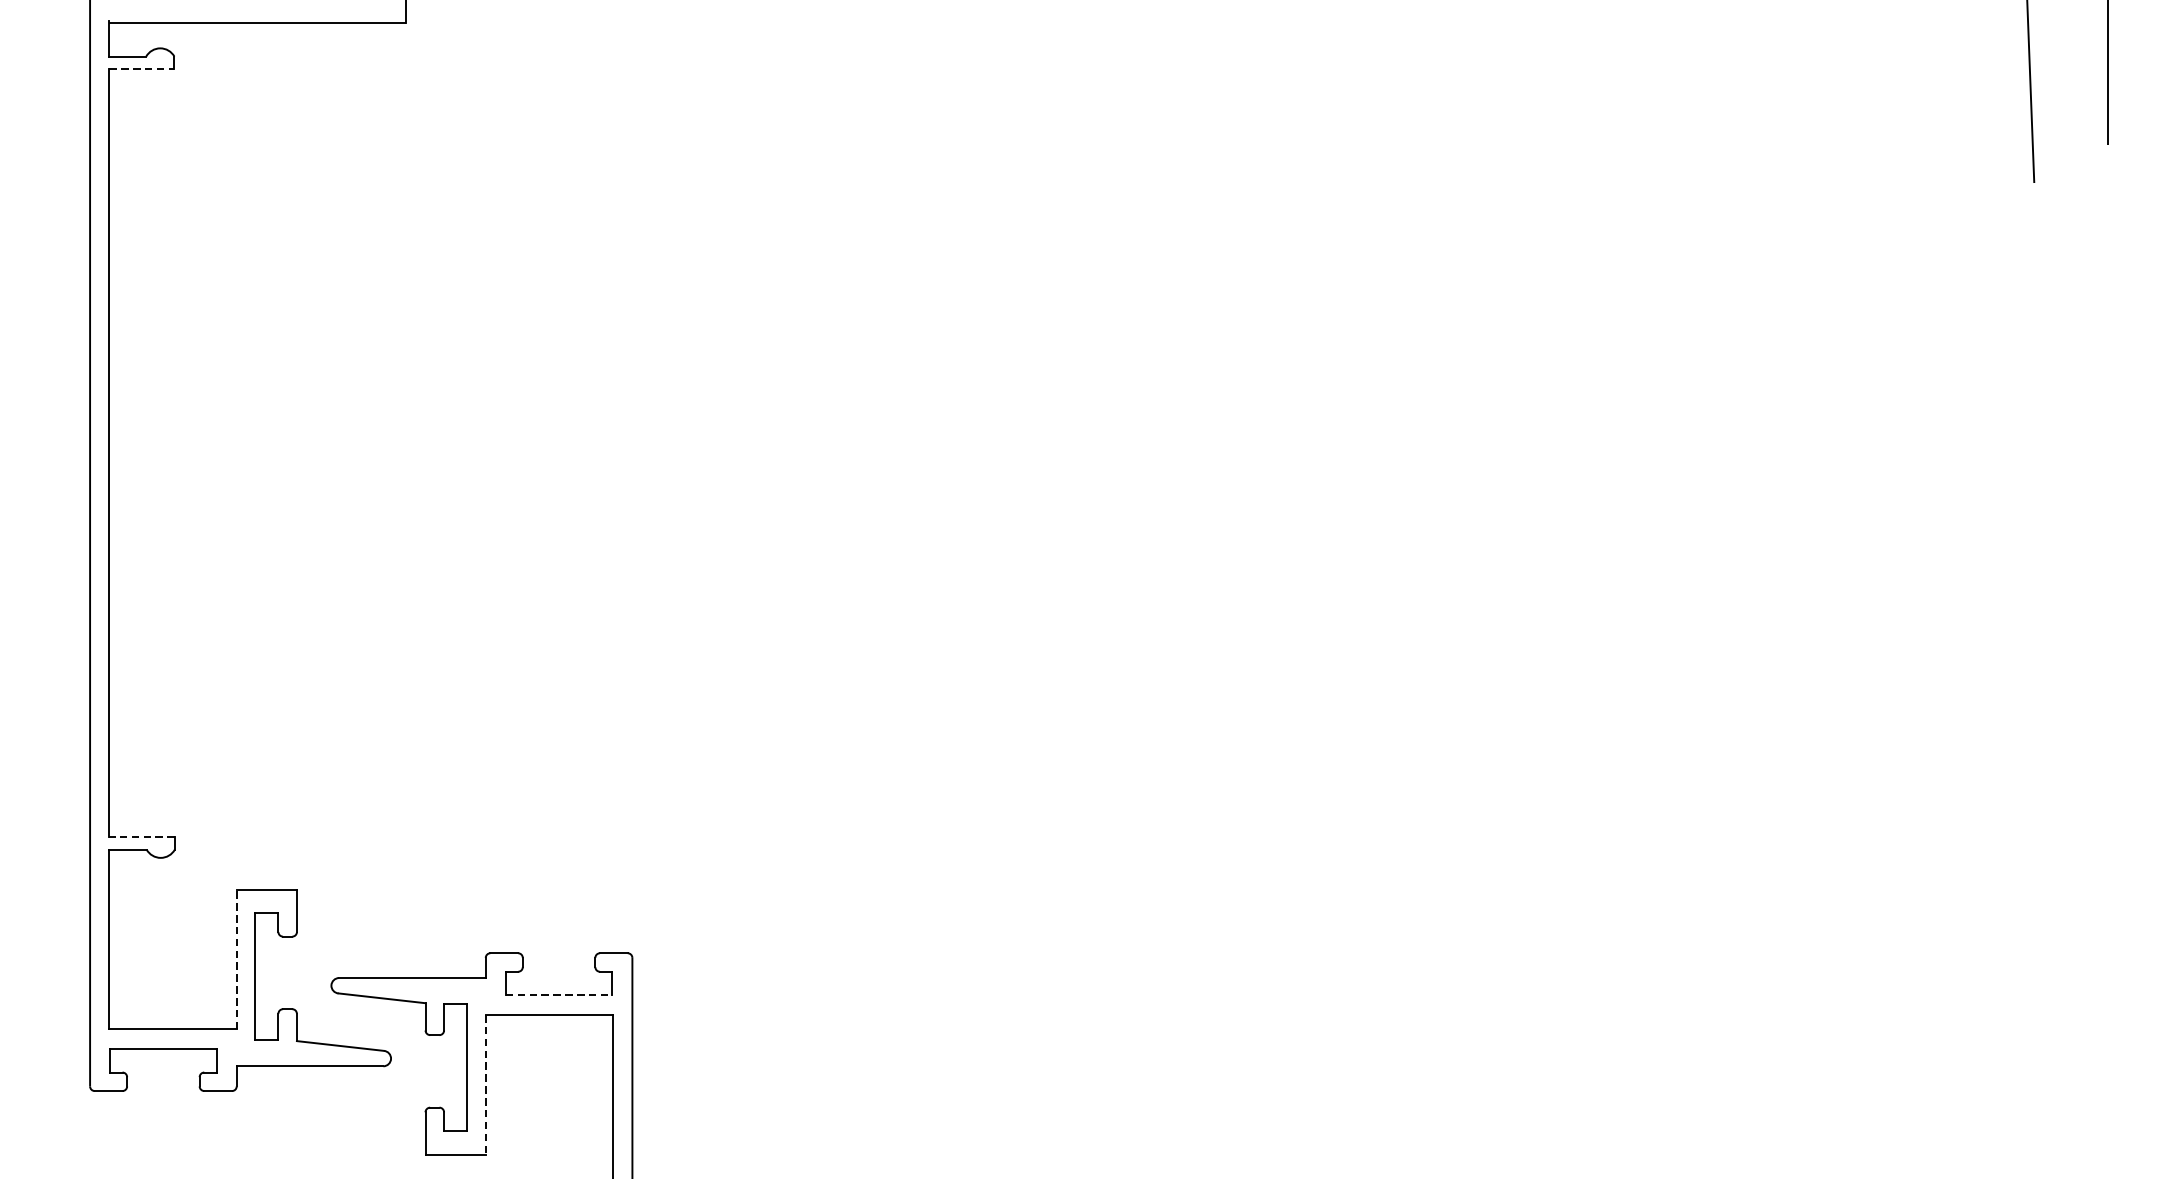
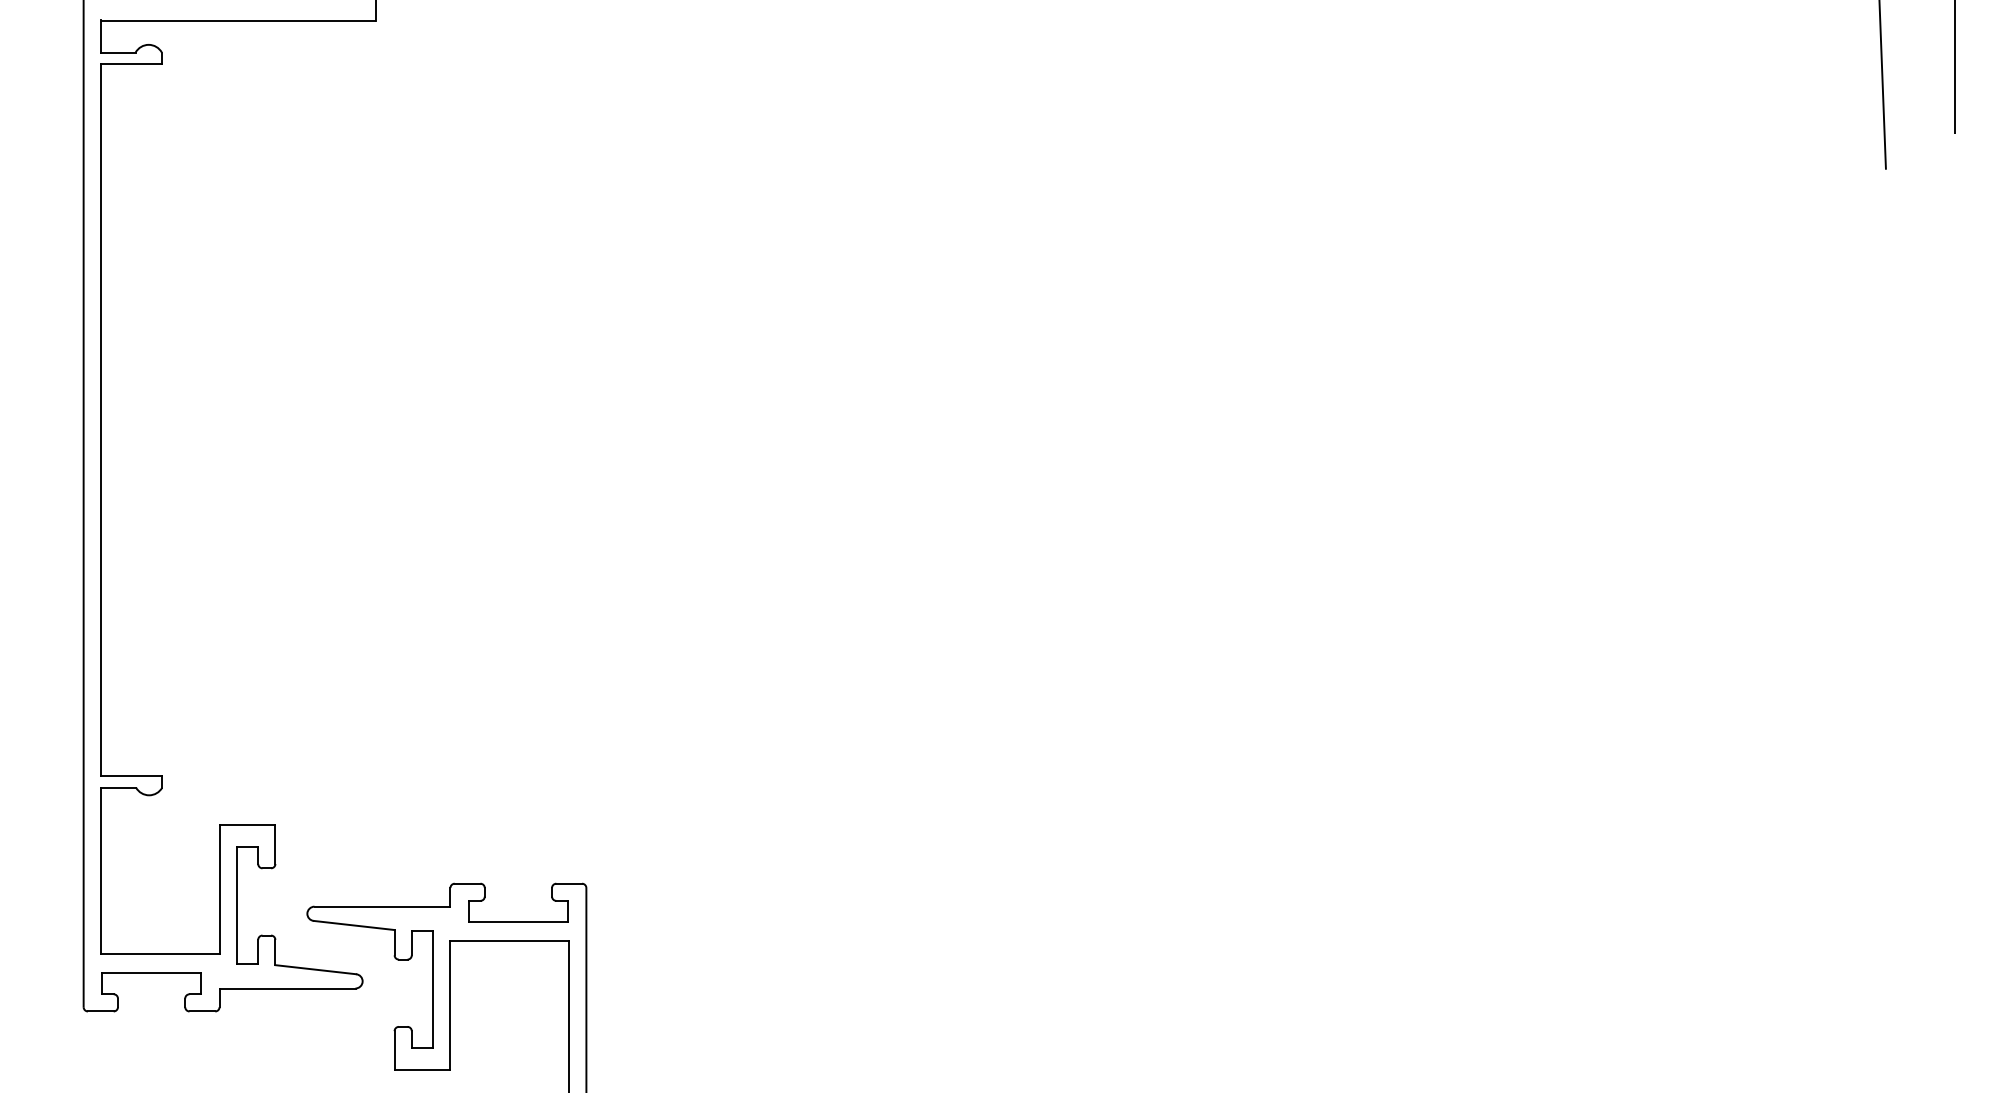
line: (142, 68) -> (132, 63), dashed -> solid
line: (141, 837) -> (131, 776), dashed -> solid
line: (236, 959) -> (219, 889), dashed -> solid
line: (559, 995) -> (518, 922), dashed -> solid
line: (485, 1084) -> (450, 1005), dashed -> solid

